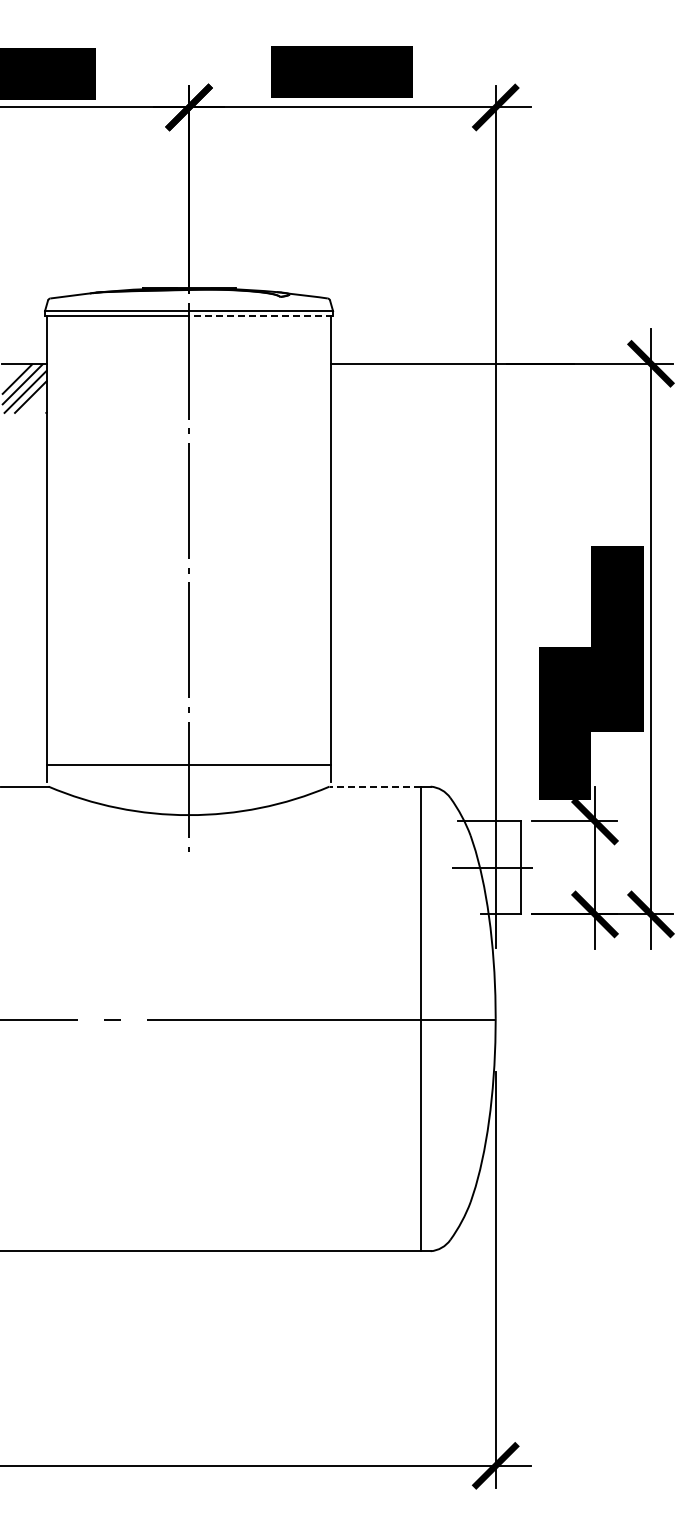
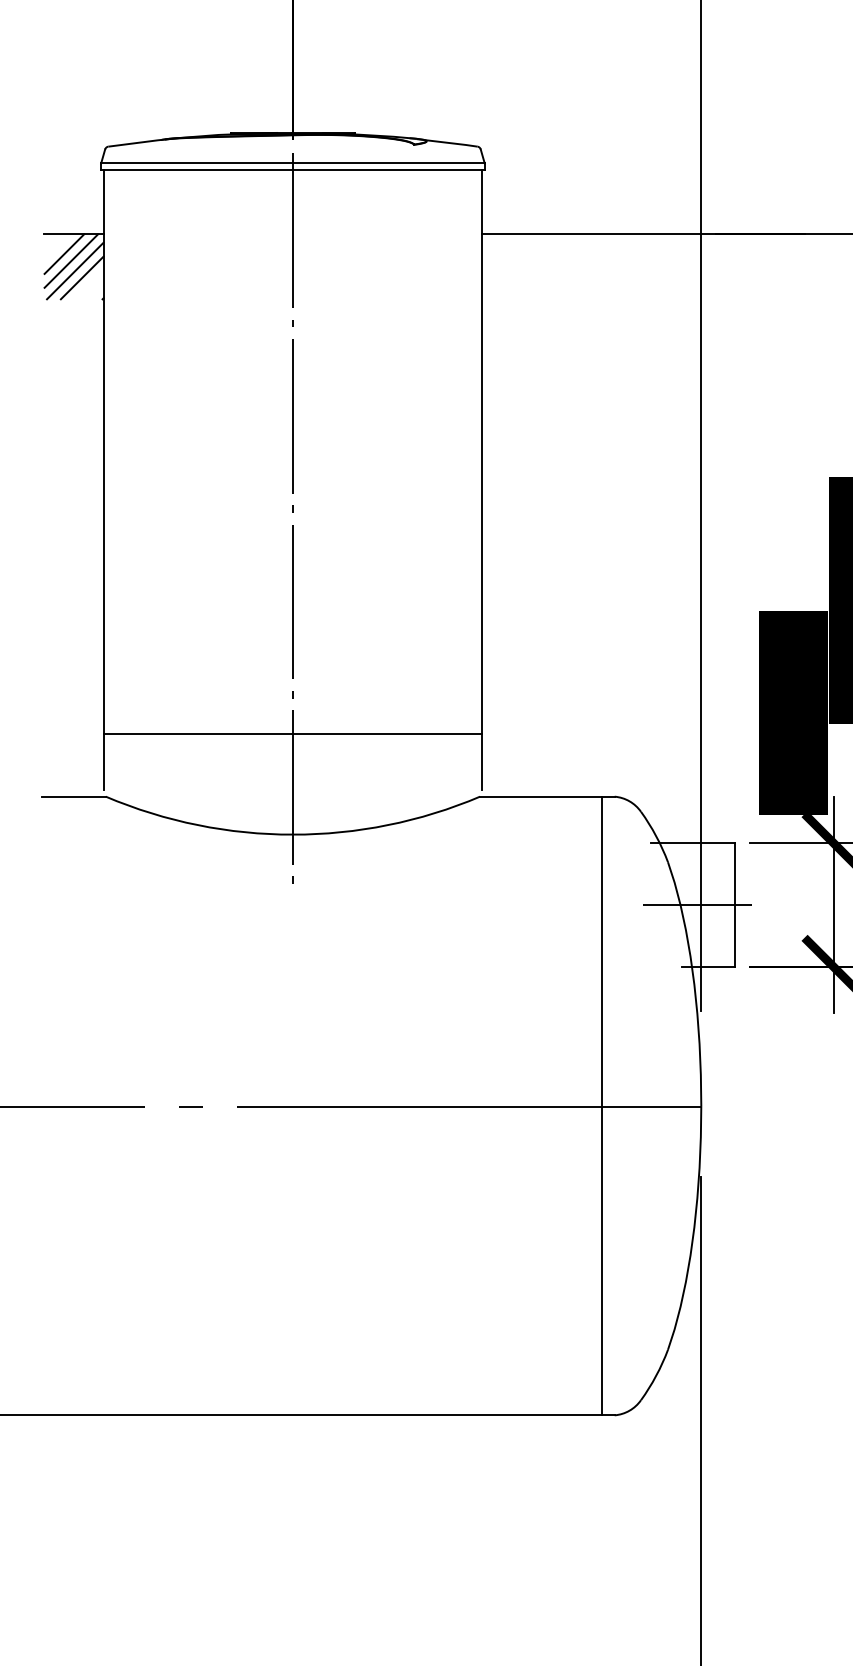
line: (260, 316) -> (388, 170), dashed -> solid
line: (188, 765) -> (292, 733), moved
line: (375, 786) -> (541, 796), dashed -> solid

